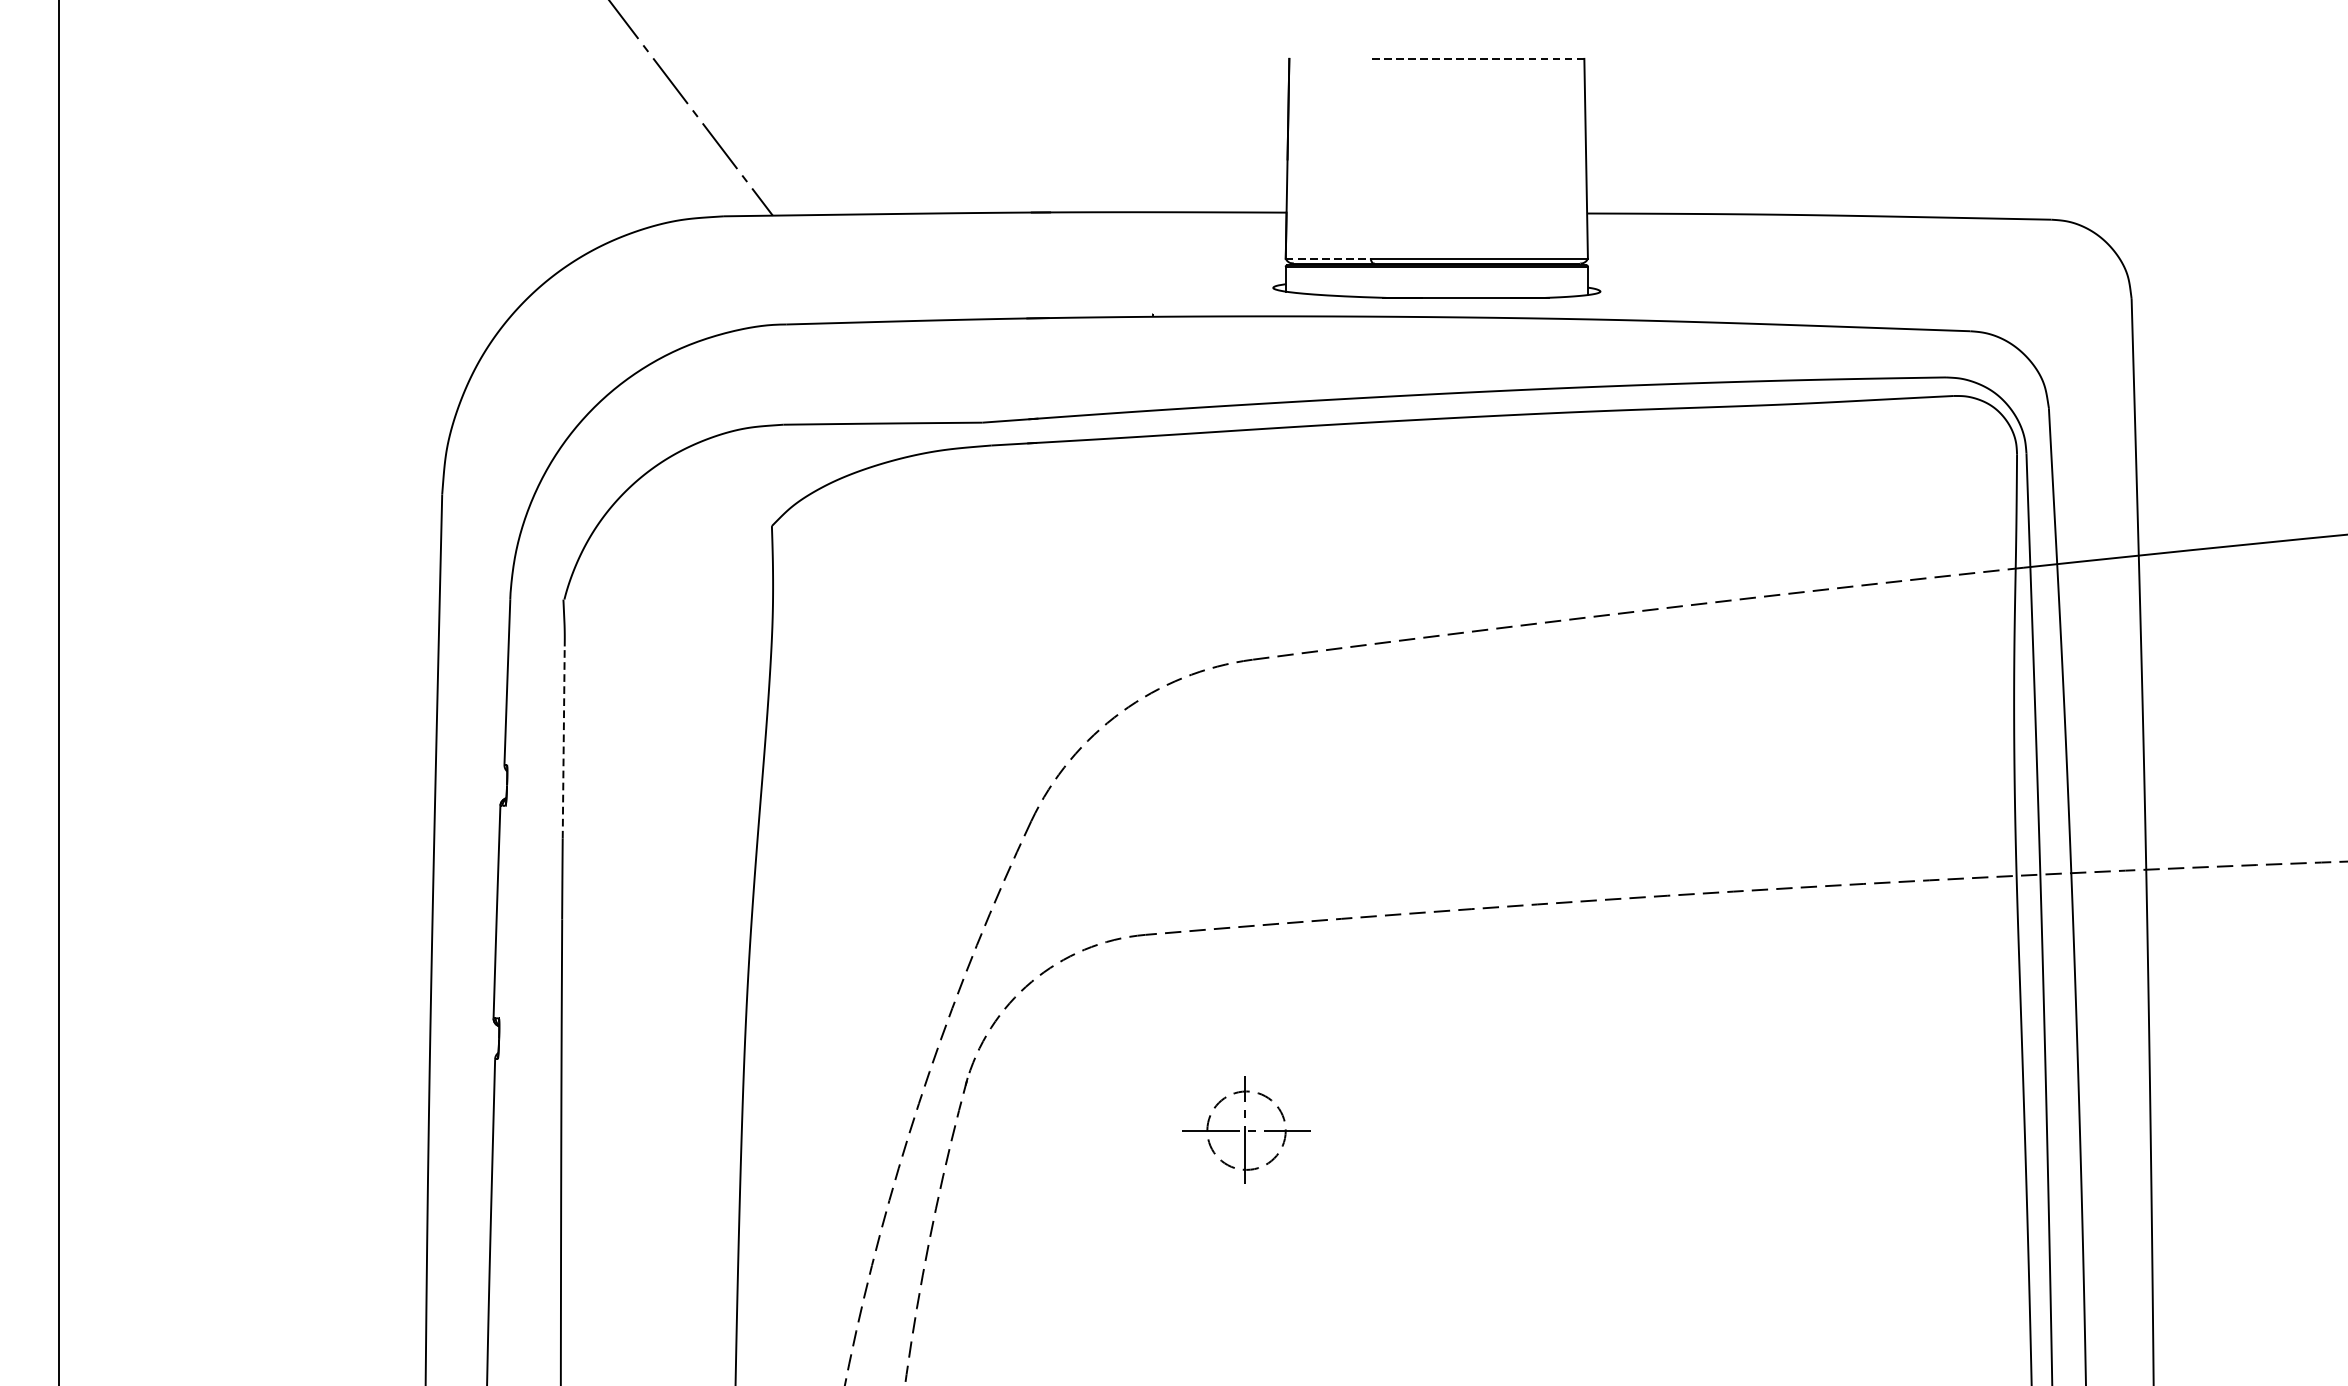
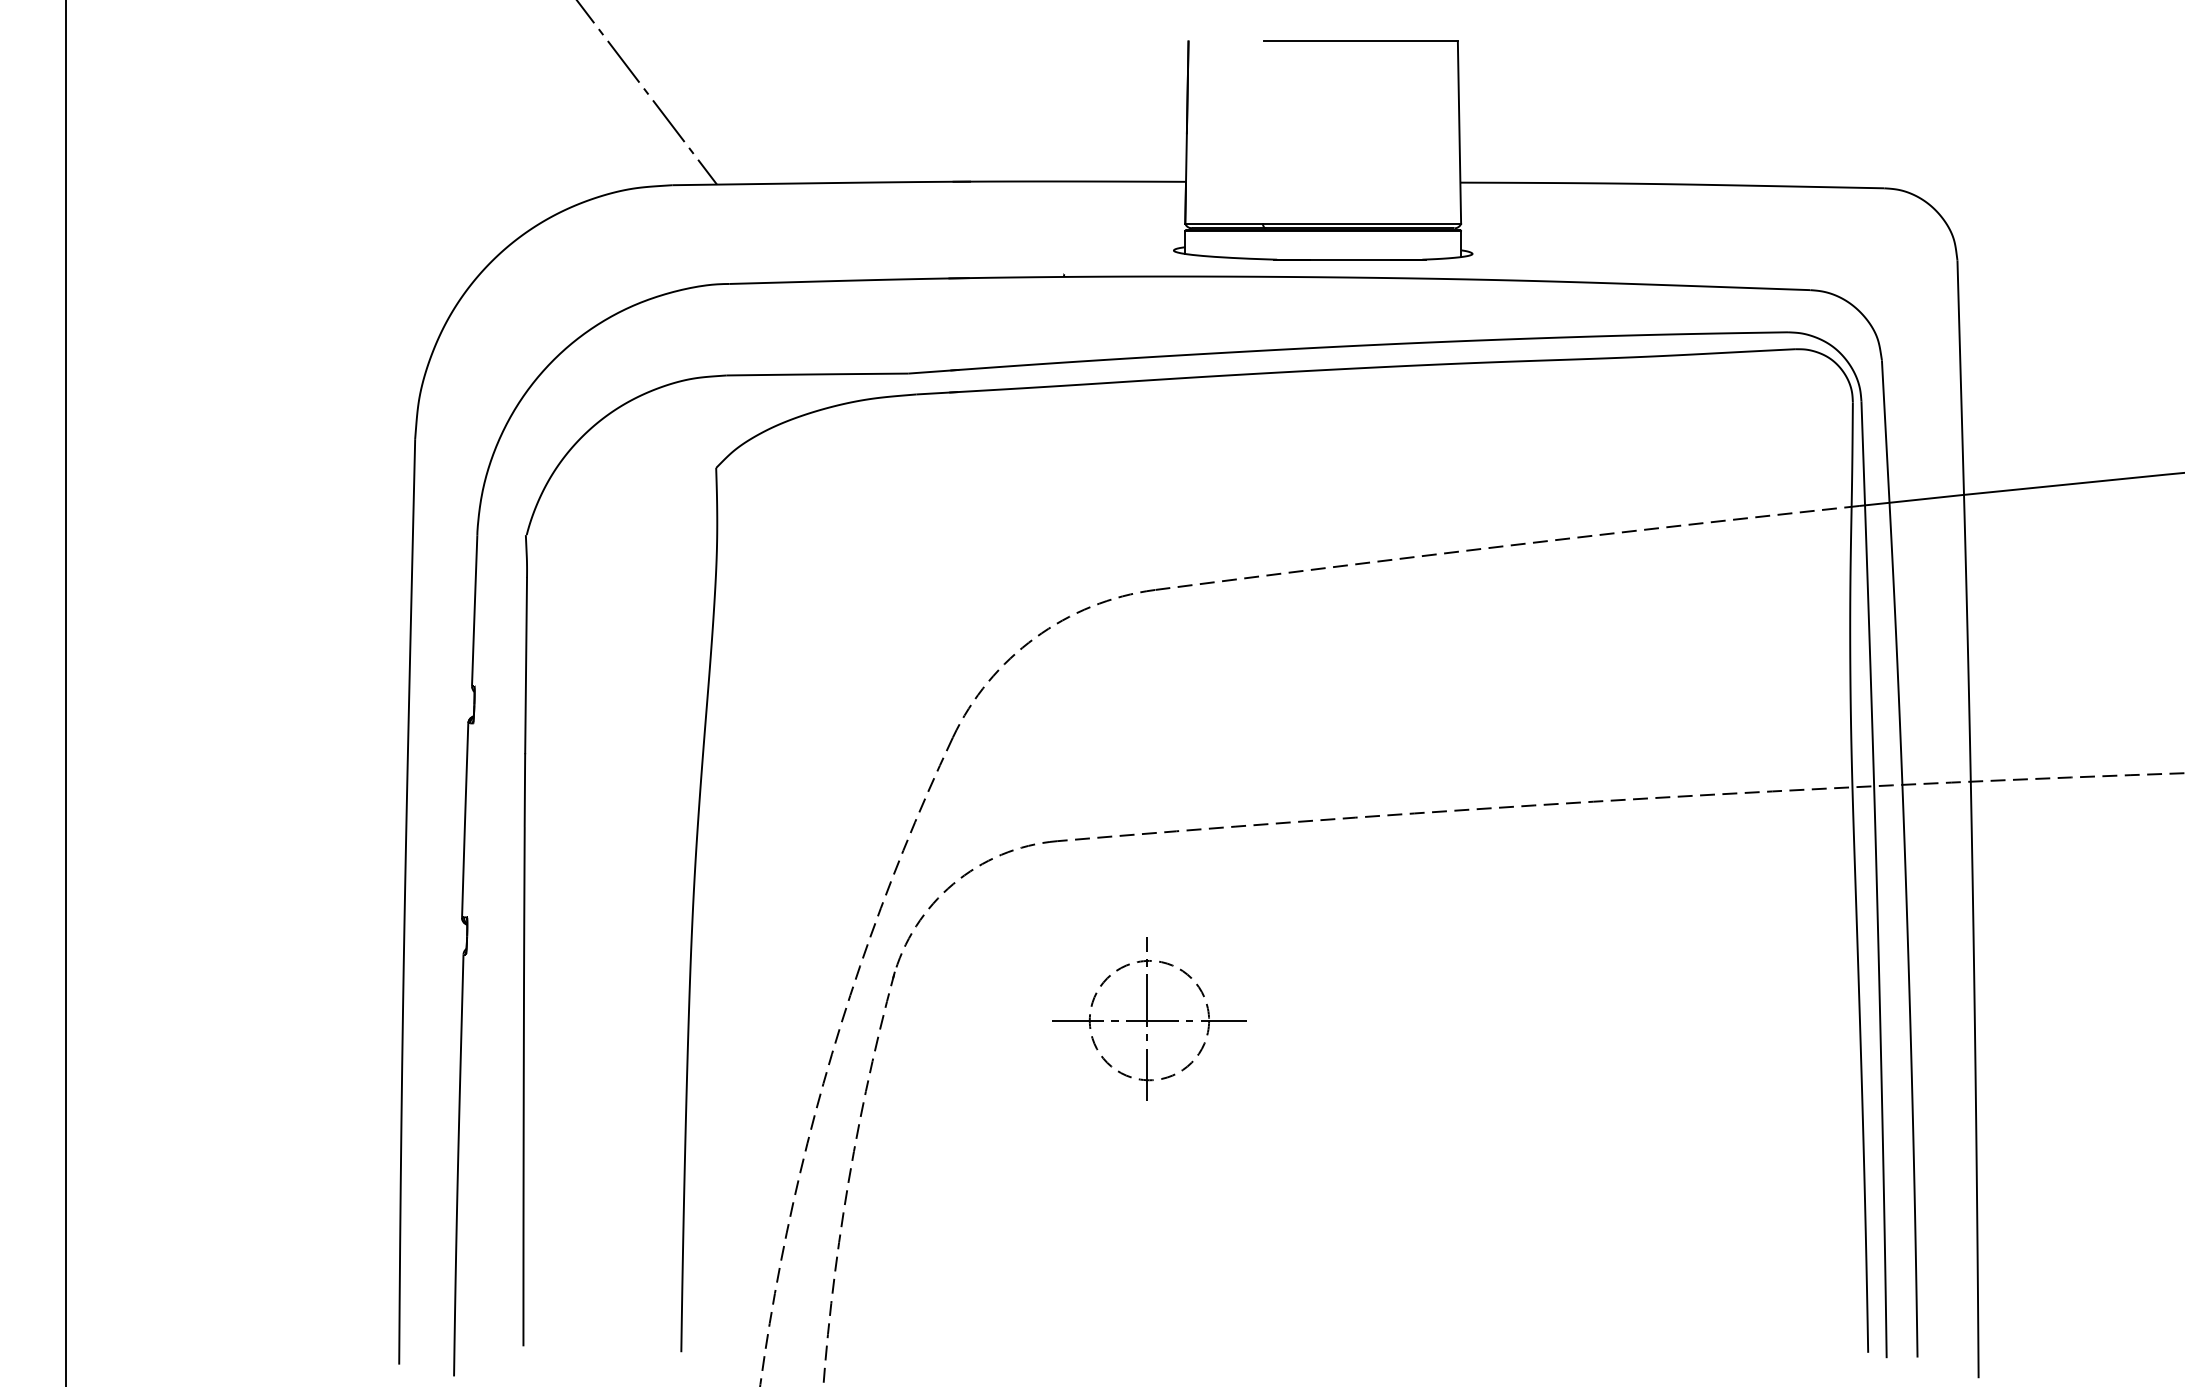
line: (1478, 58) -> (1361, 41), dashed -> solid
line: (1328, 258) -> (1224, 223), dashed -> solid
line: (564, 742) -> (526, 665), dashed -> solid
part: (1246, 1129) -> (1149, 1018), size x1.67

